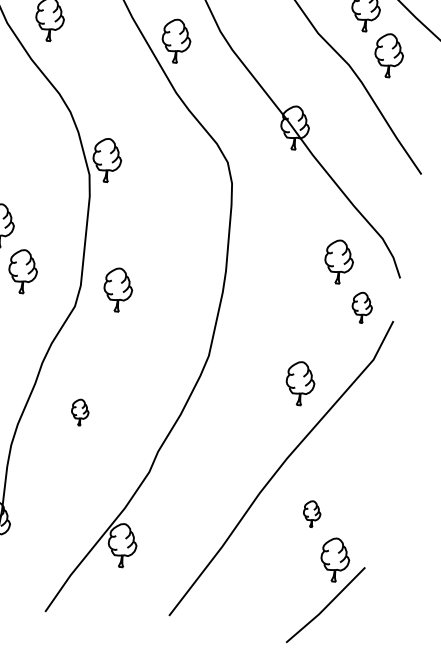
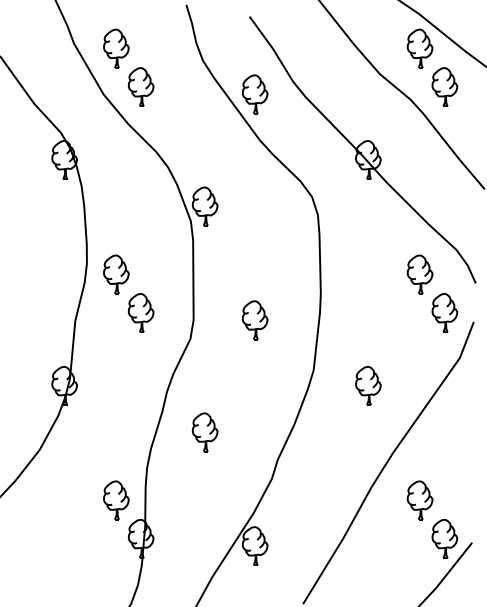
part: (117, 290) -> (254, 320), moved
part: (361, 307) -> (444, 312), size x1.43
part: (300, 383) -> (368, 385), moved
part: (79, 412) -> (204, 432), size x1.67
part: (311, 514) -> (419, 500), size x1.67

